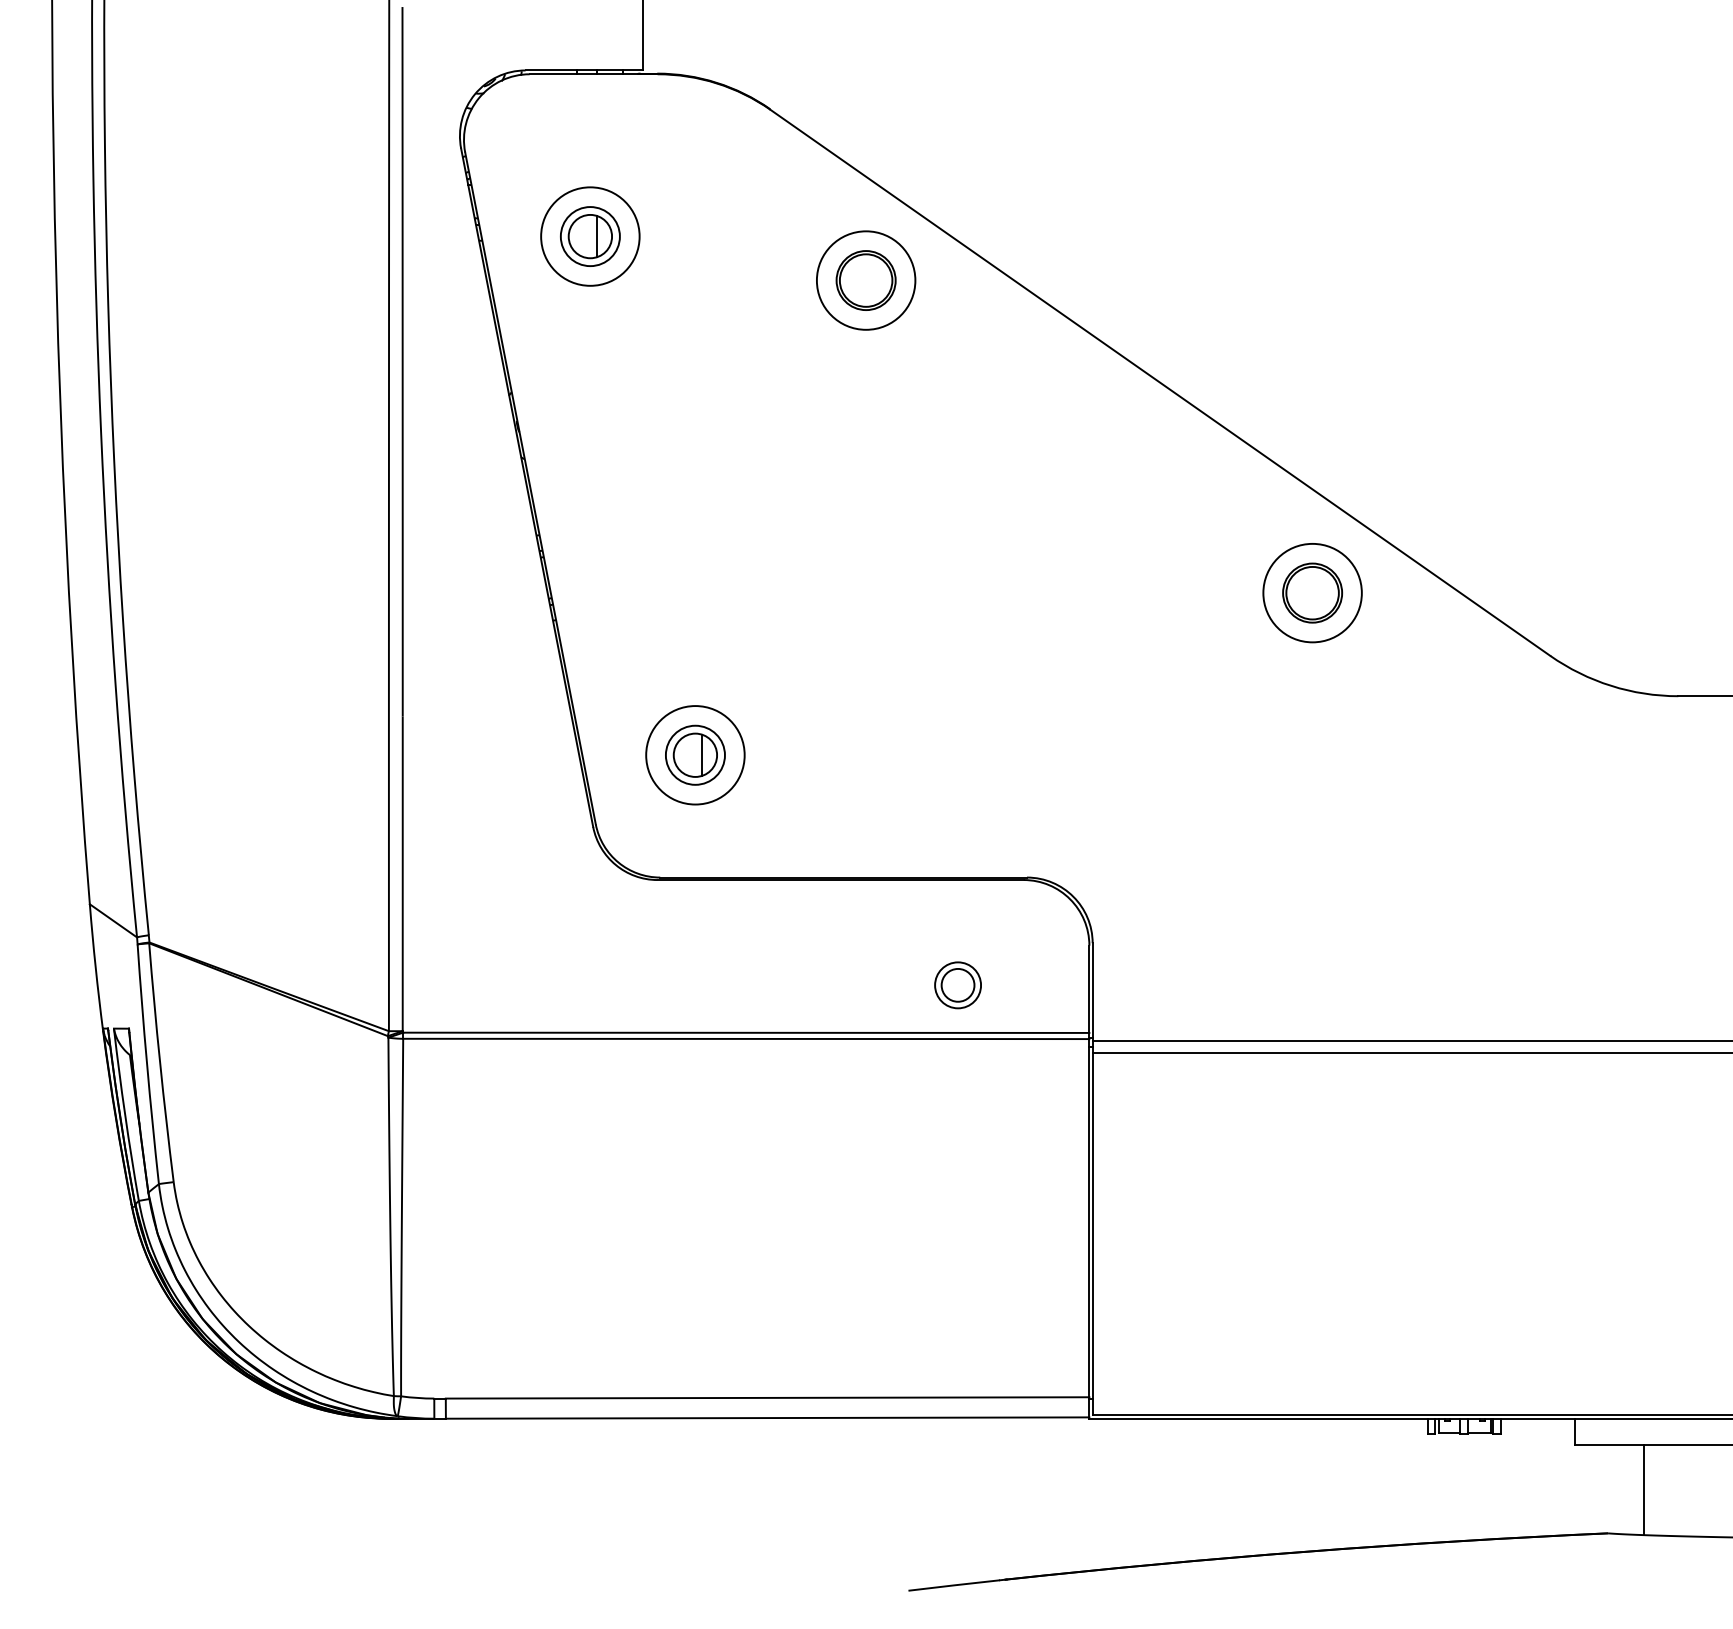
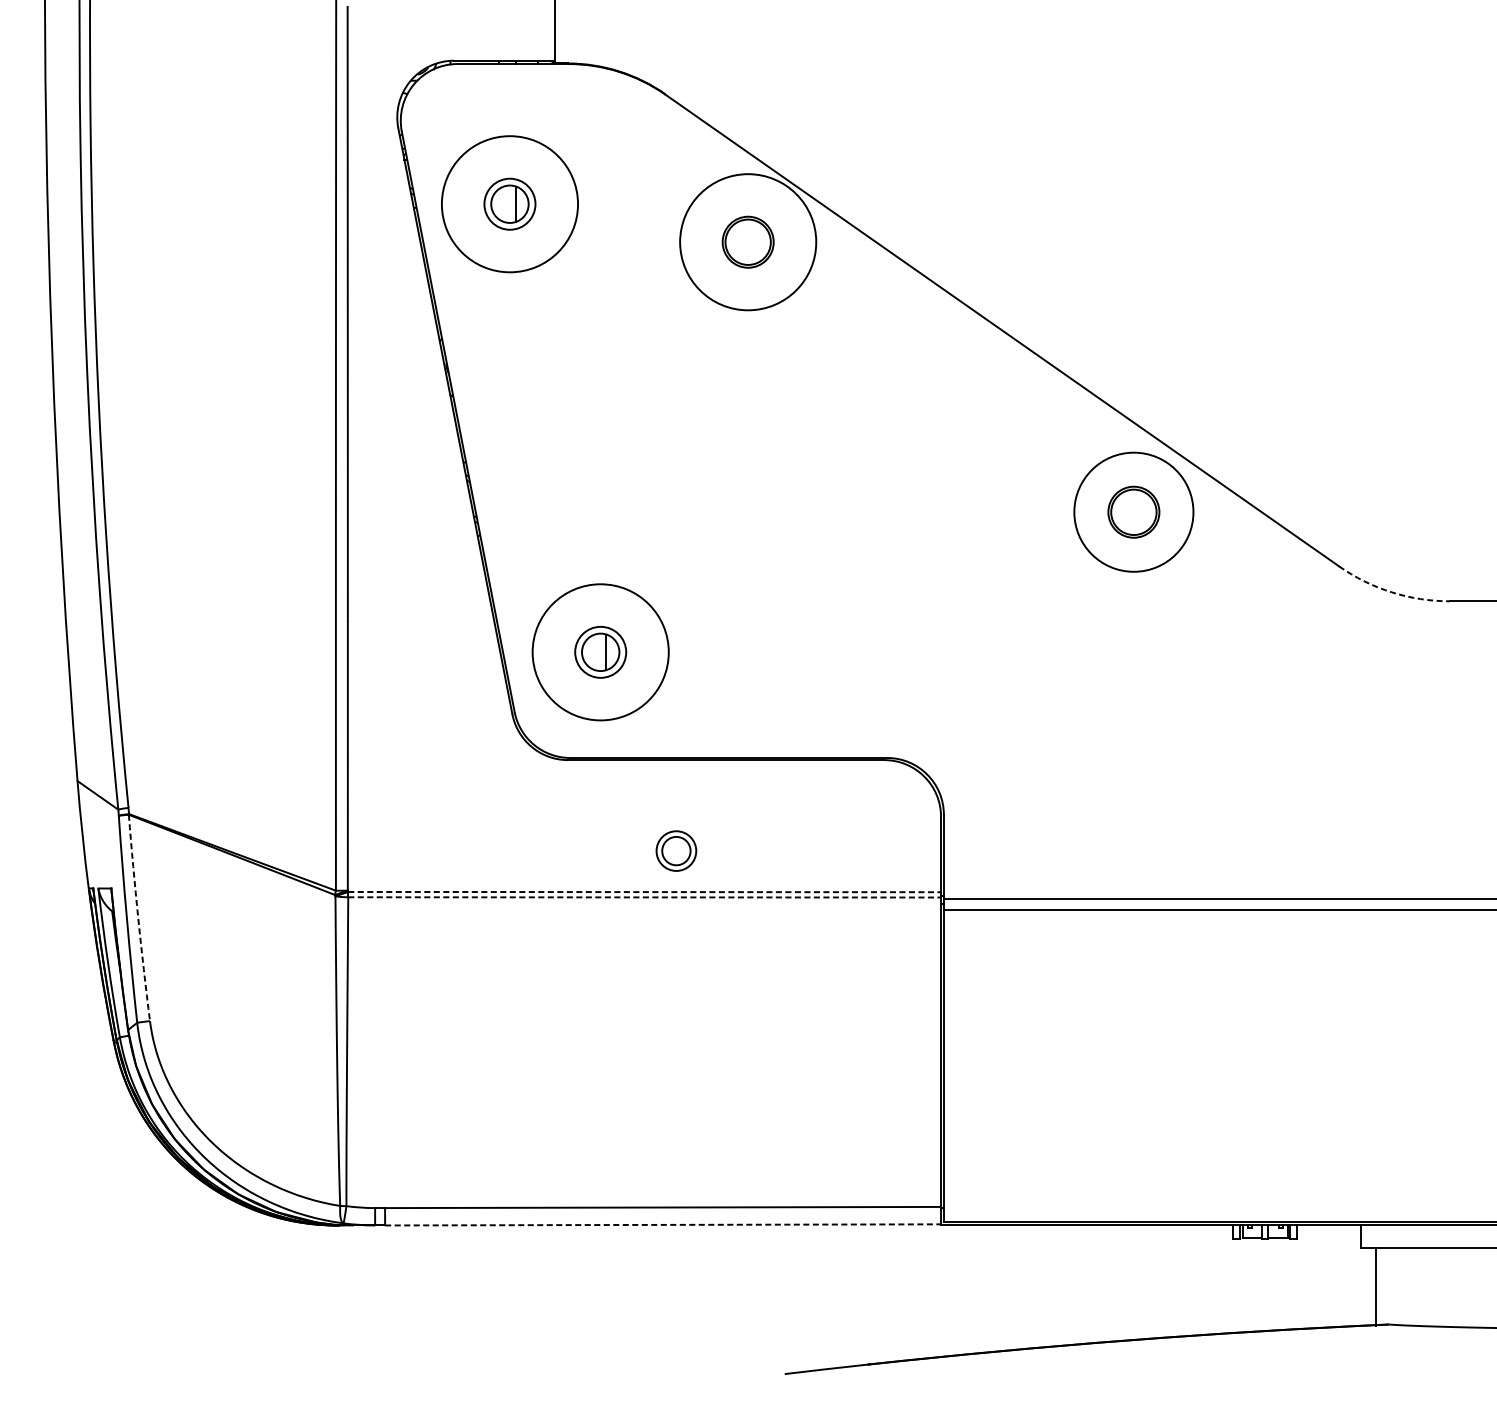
circle: (590, 236) -> (510, 204), size x1.6
circle: (865, 280) -> (747, 242), size x1.6
circle: (1312, 592) -> (1133, 511), size x1.4
arc: (1611, 685) -> (1392, 592), solid -> dashed
circle: (695, 755) -> (600, 652), size x1.6
part: (957, 985) -> (675, 851), moved
line: (746, 1032) -> (644, 891), solid -> dashed
line: (746, 1038) -> (644, 897), solid -> dashed
arc: (160, 1062) -> (138, 917), solid -> dashed
line: (767, 1418) -> (662, 1225), solid -> dashed
line: (1644, 1489) -> (1376, 1286), moved

